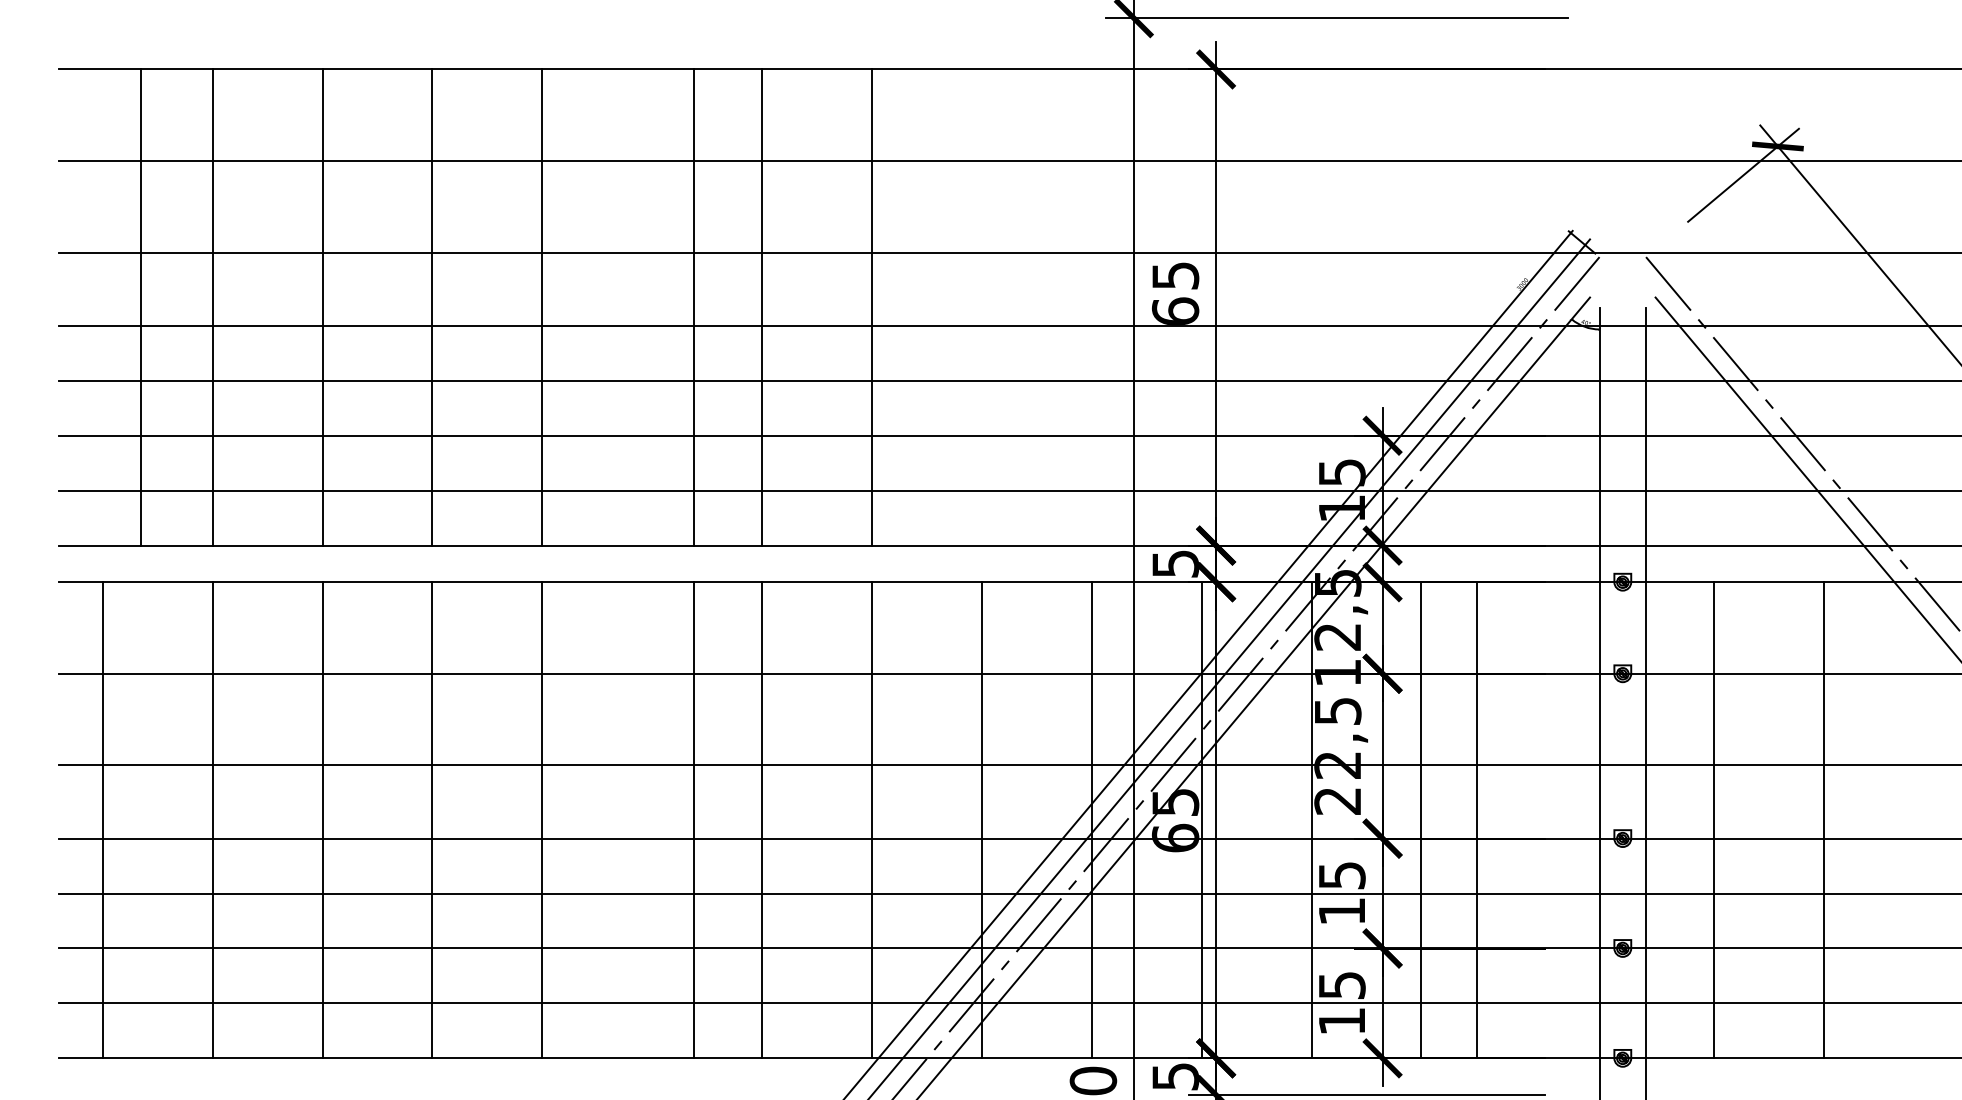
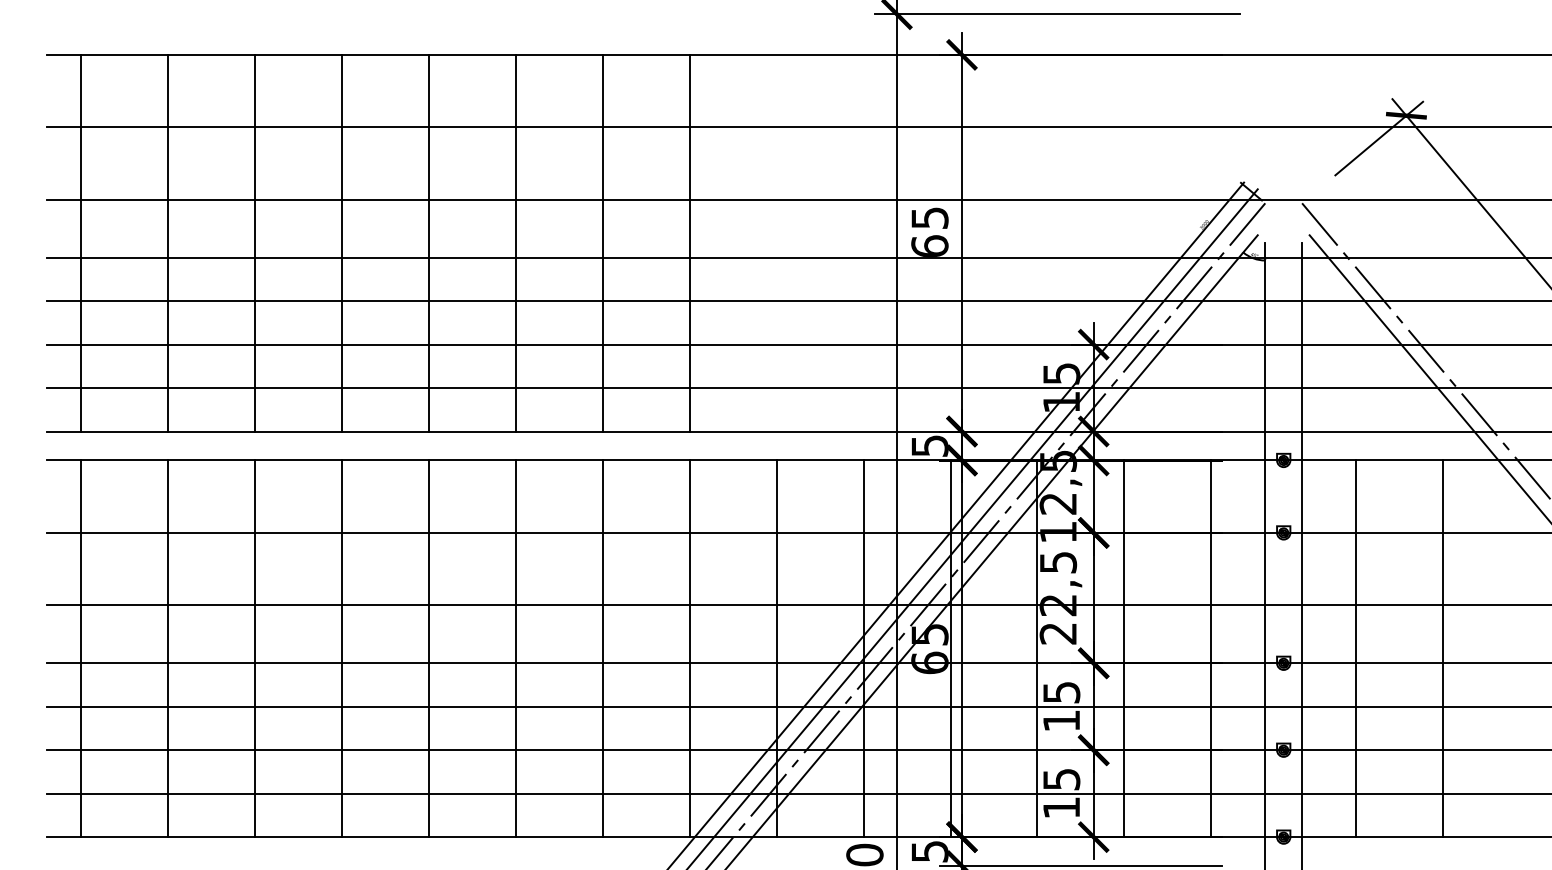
line: (141, 306) -> (81, 242), moved
line: (693, 306) -> (515, 242), moved
line: (693, 819) -> (515, 648), moved
line: (1477, 819) -> (1211, 648), moved

